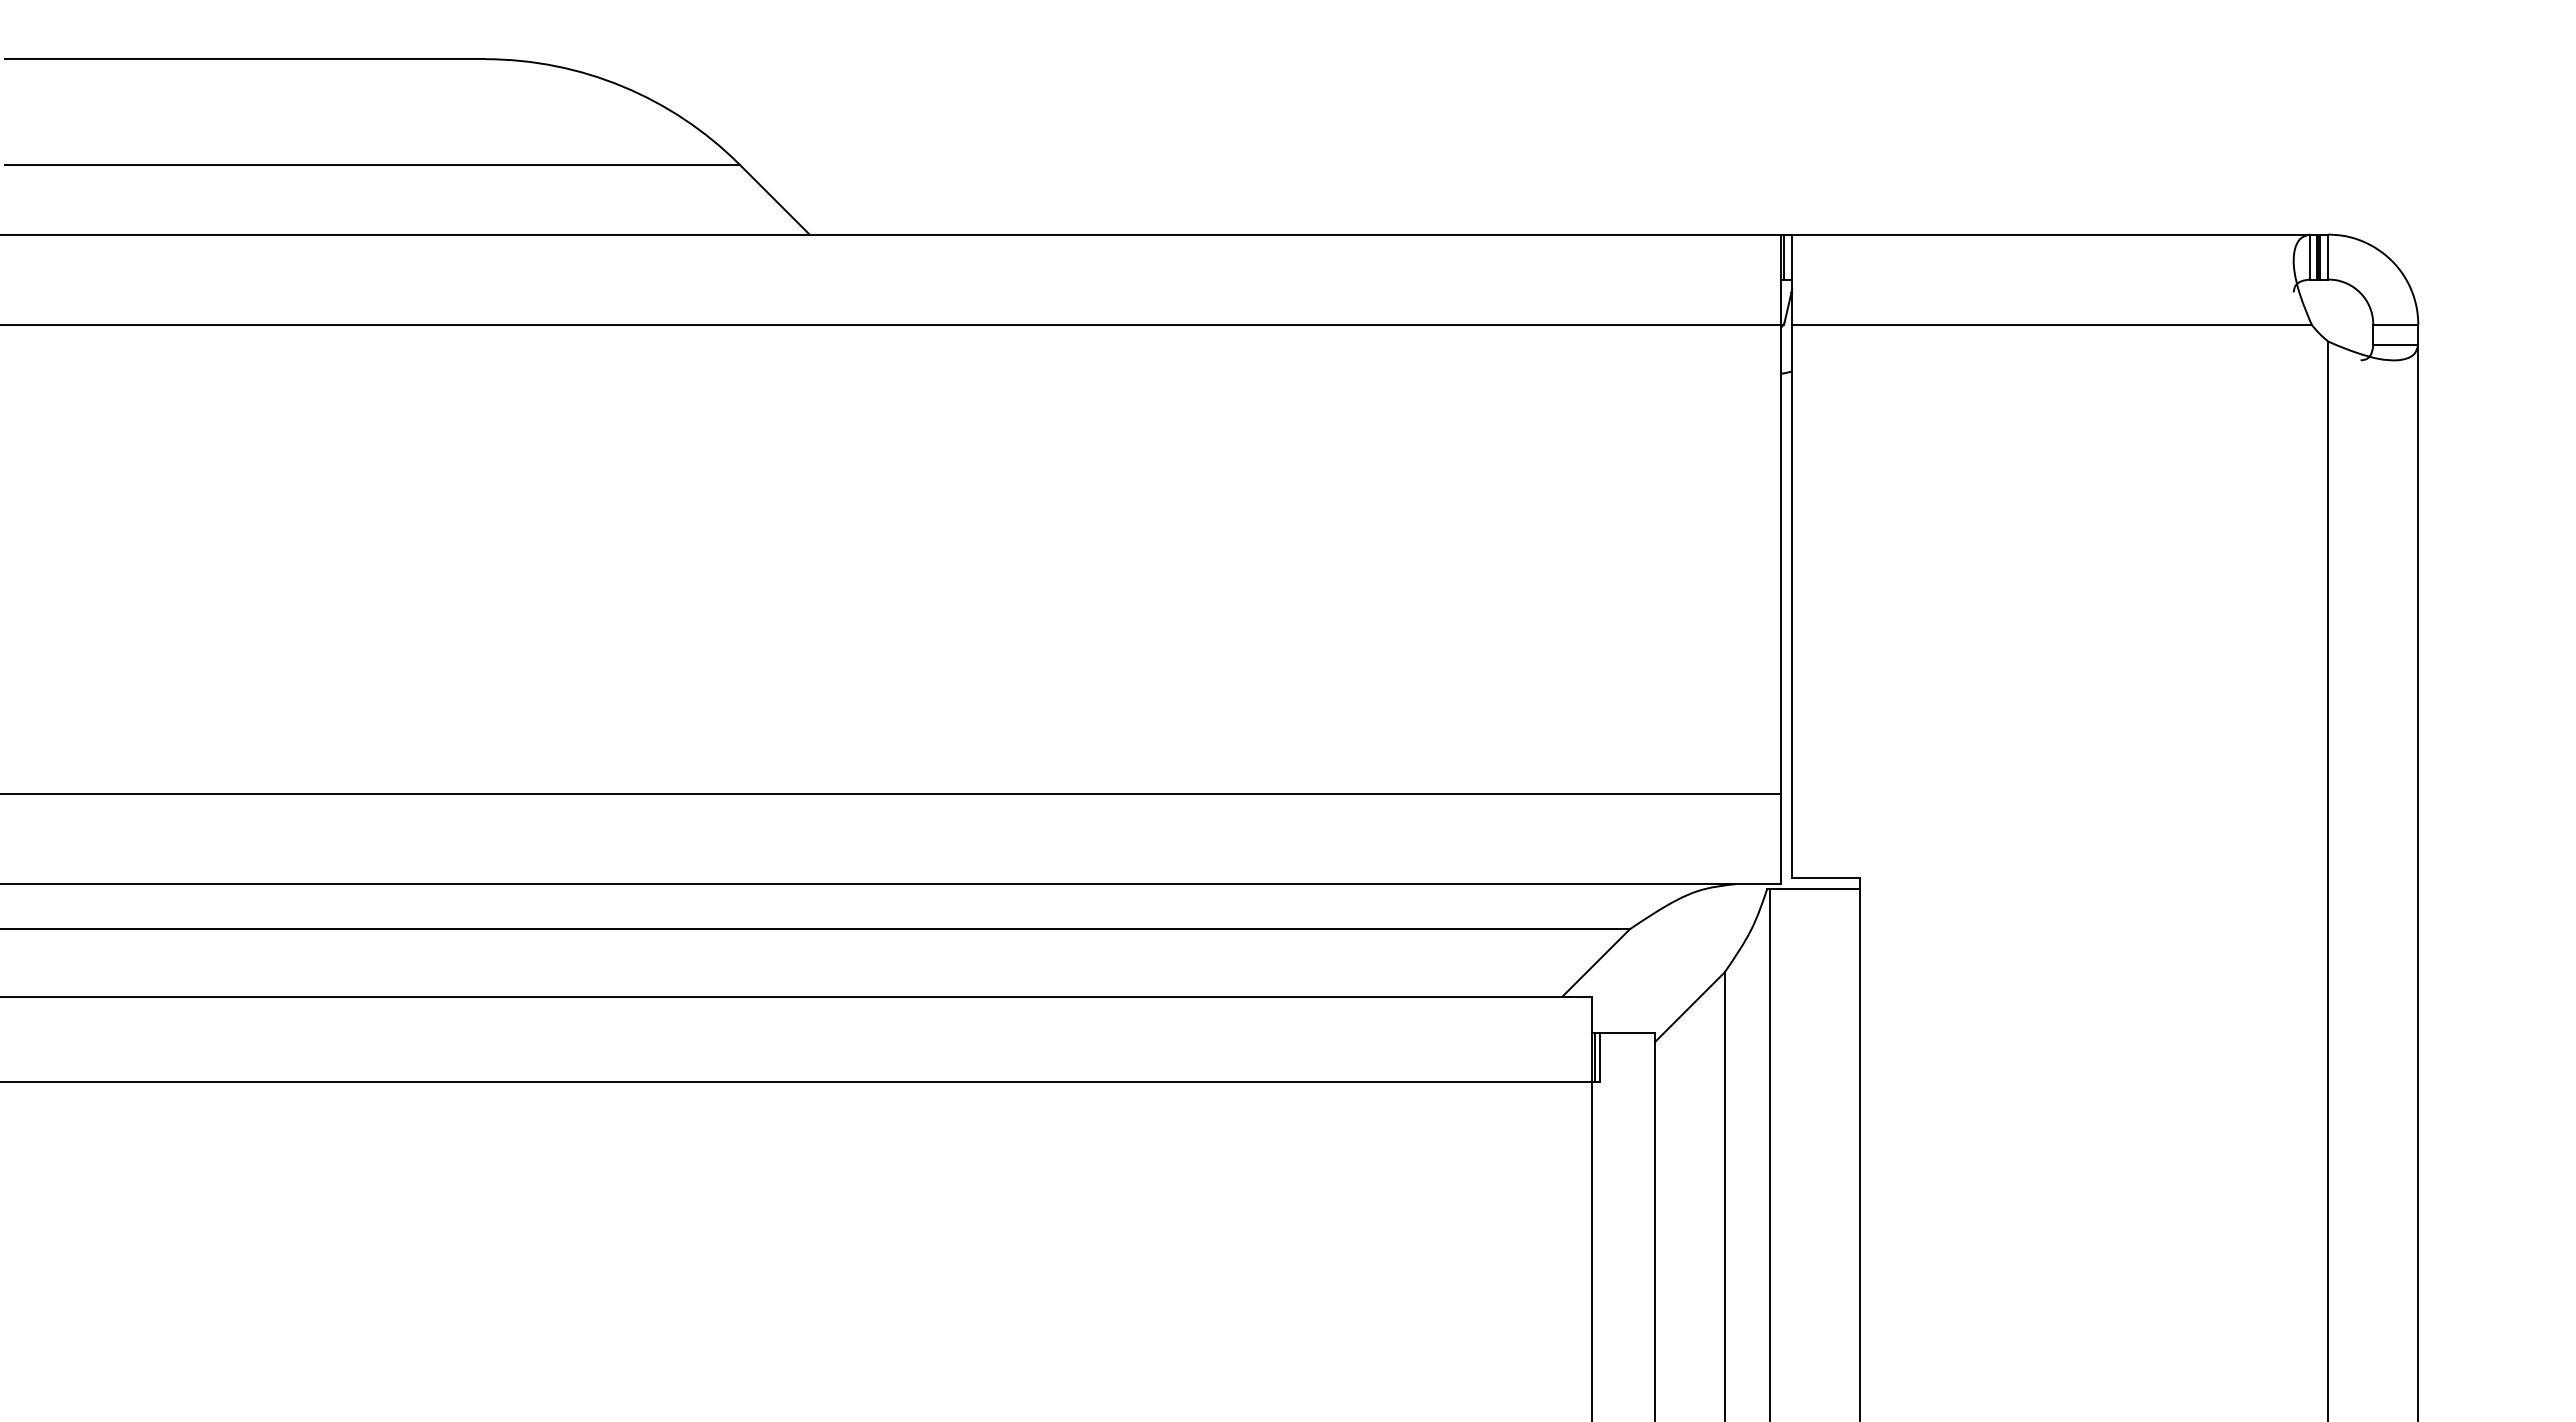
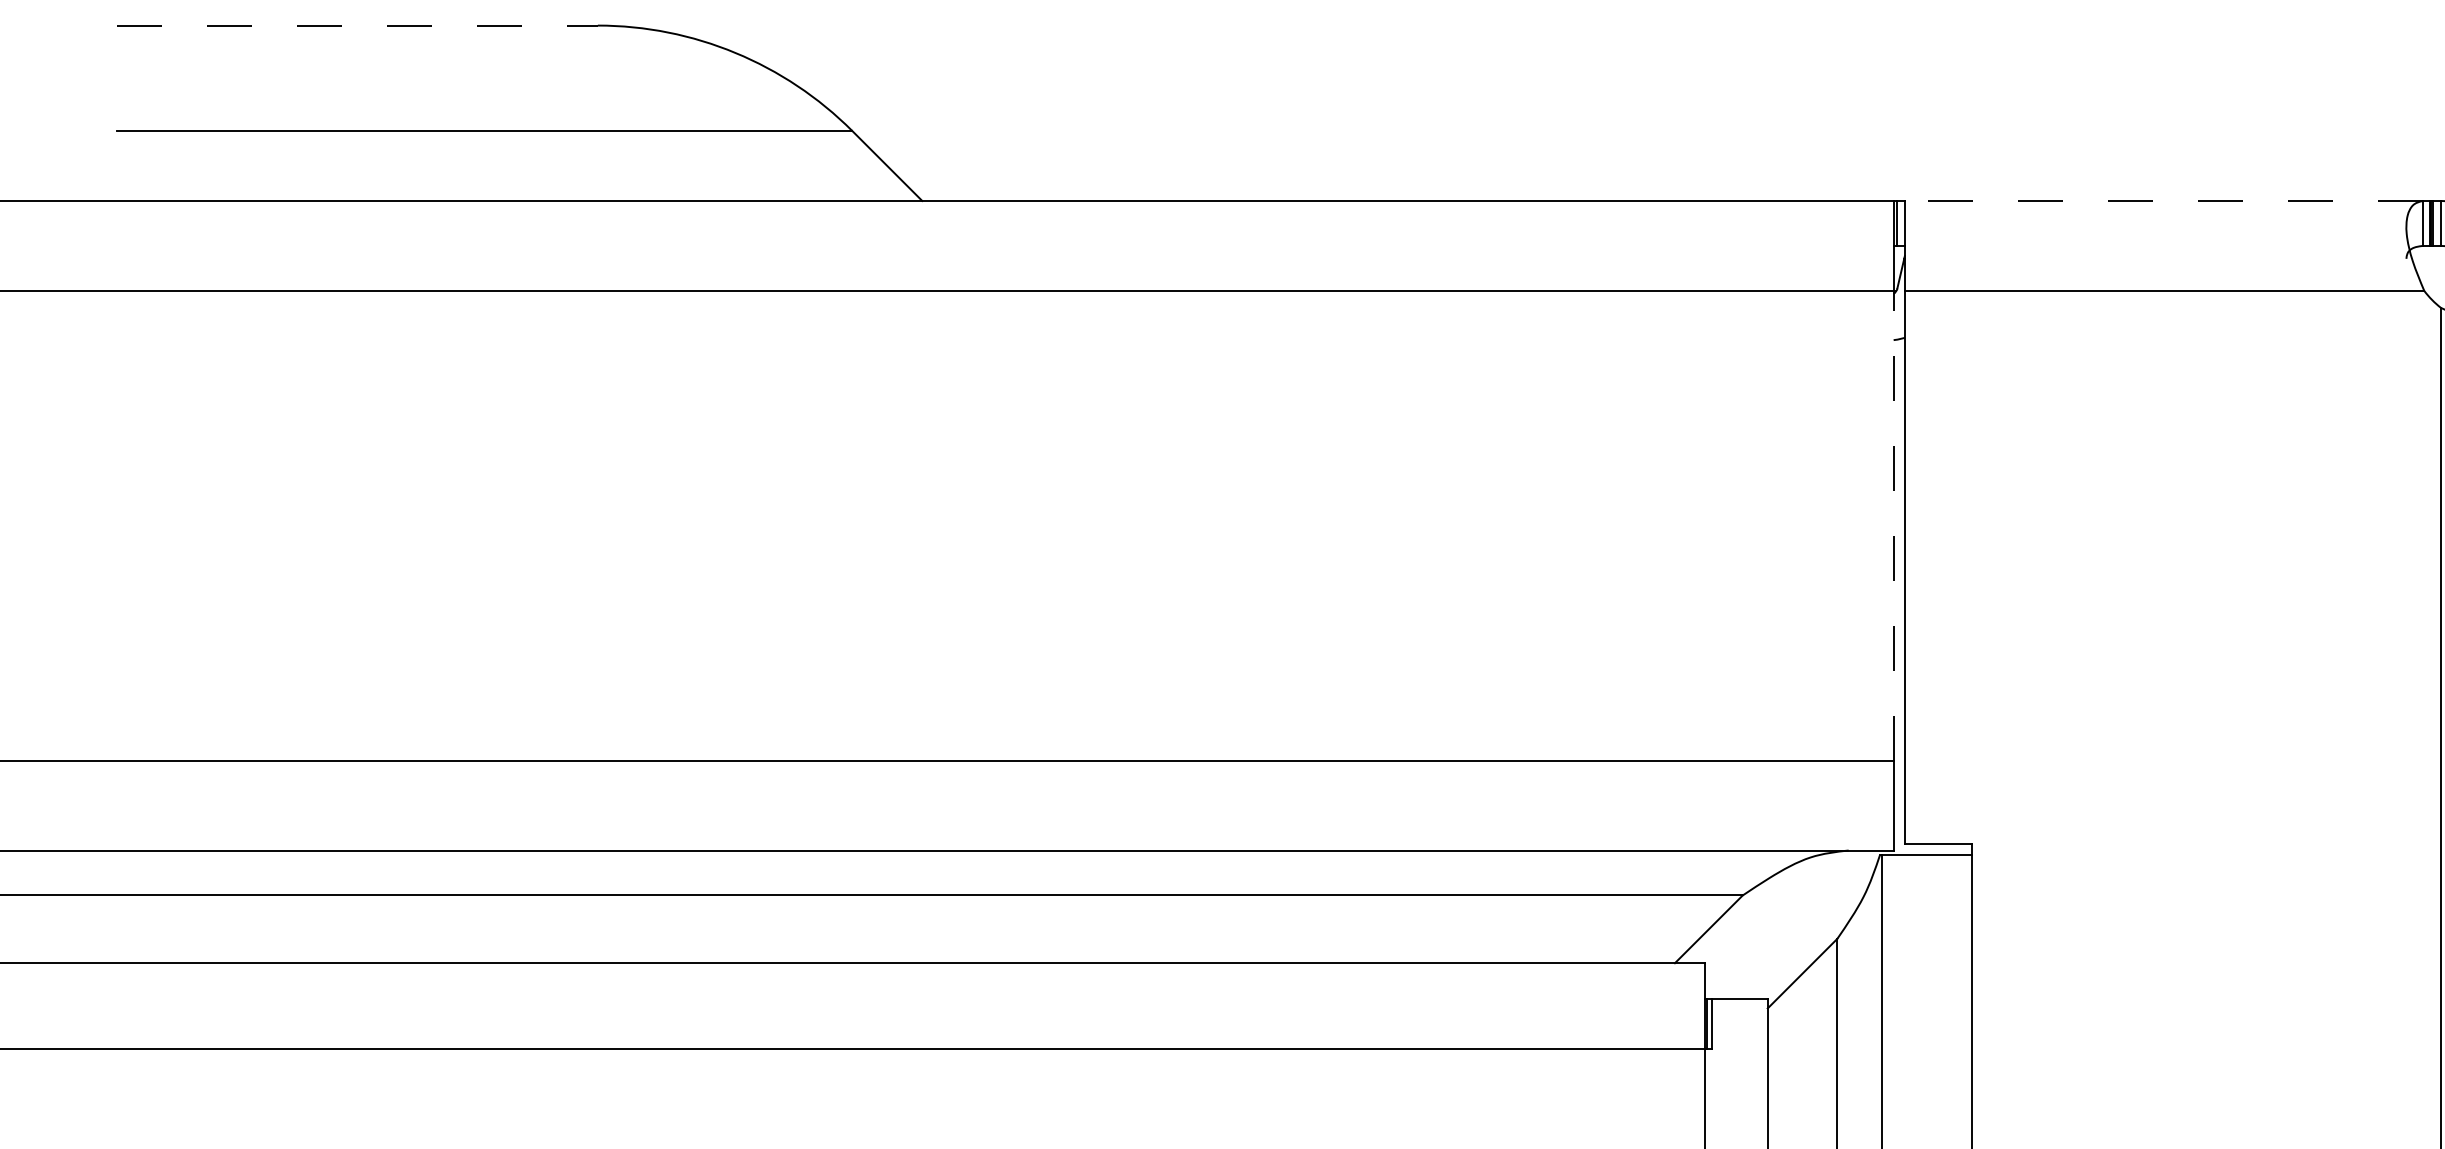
line: (245, 59) -> (358, 25), solid -> dashed
line: (2051, 234) -> (2164, 200), solid -> dashed
line: (1780, 559) -> (1893, 525), solid -> dashed

